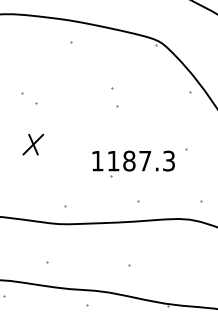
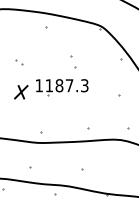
part: (30, 97) -> (19, 62), size x0.62
part: (134, 163) -> (62, 87), moved

